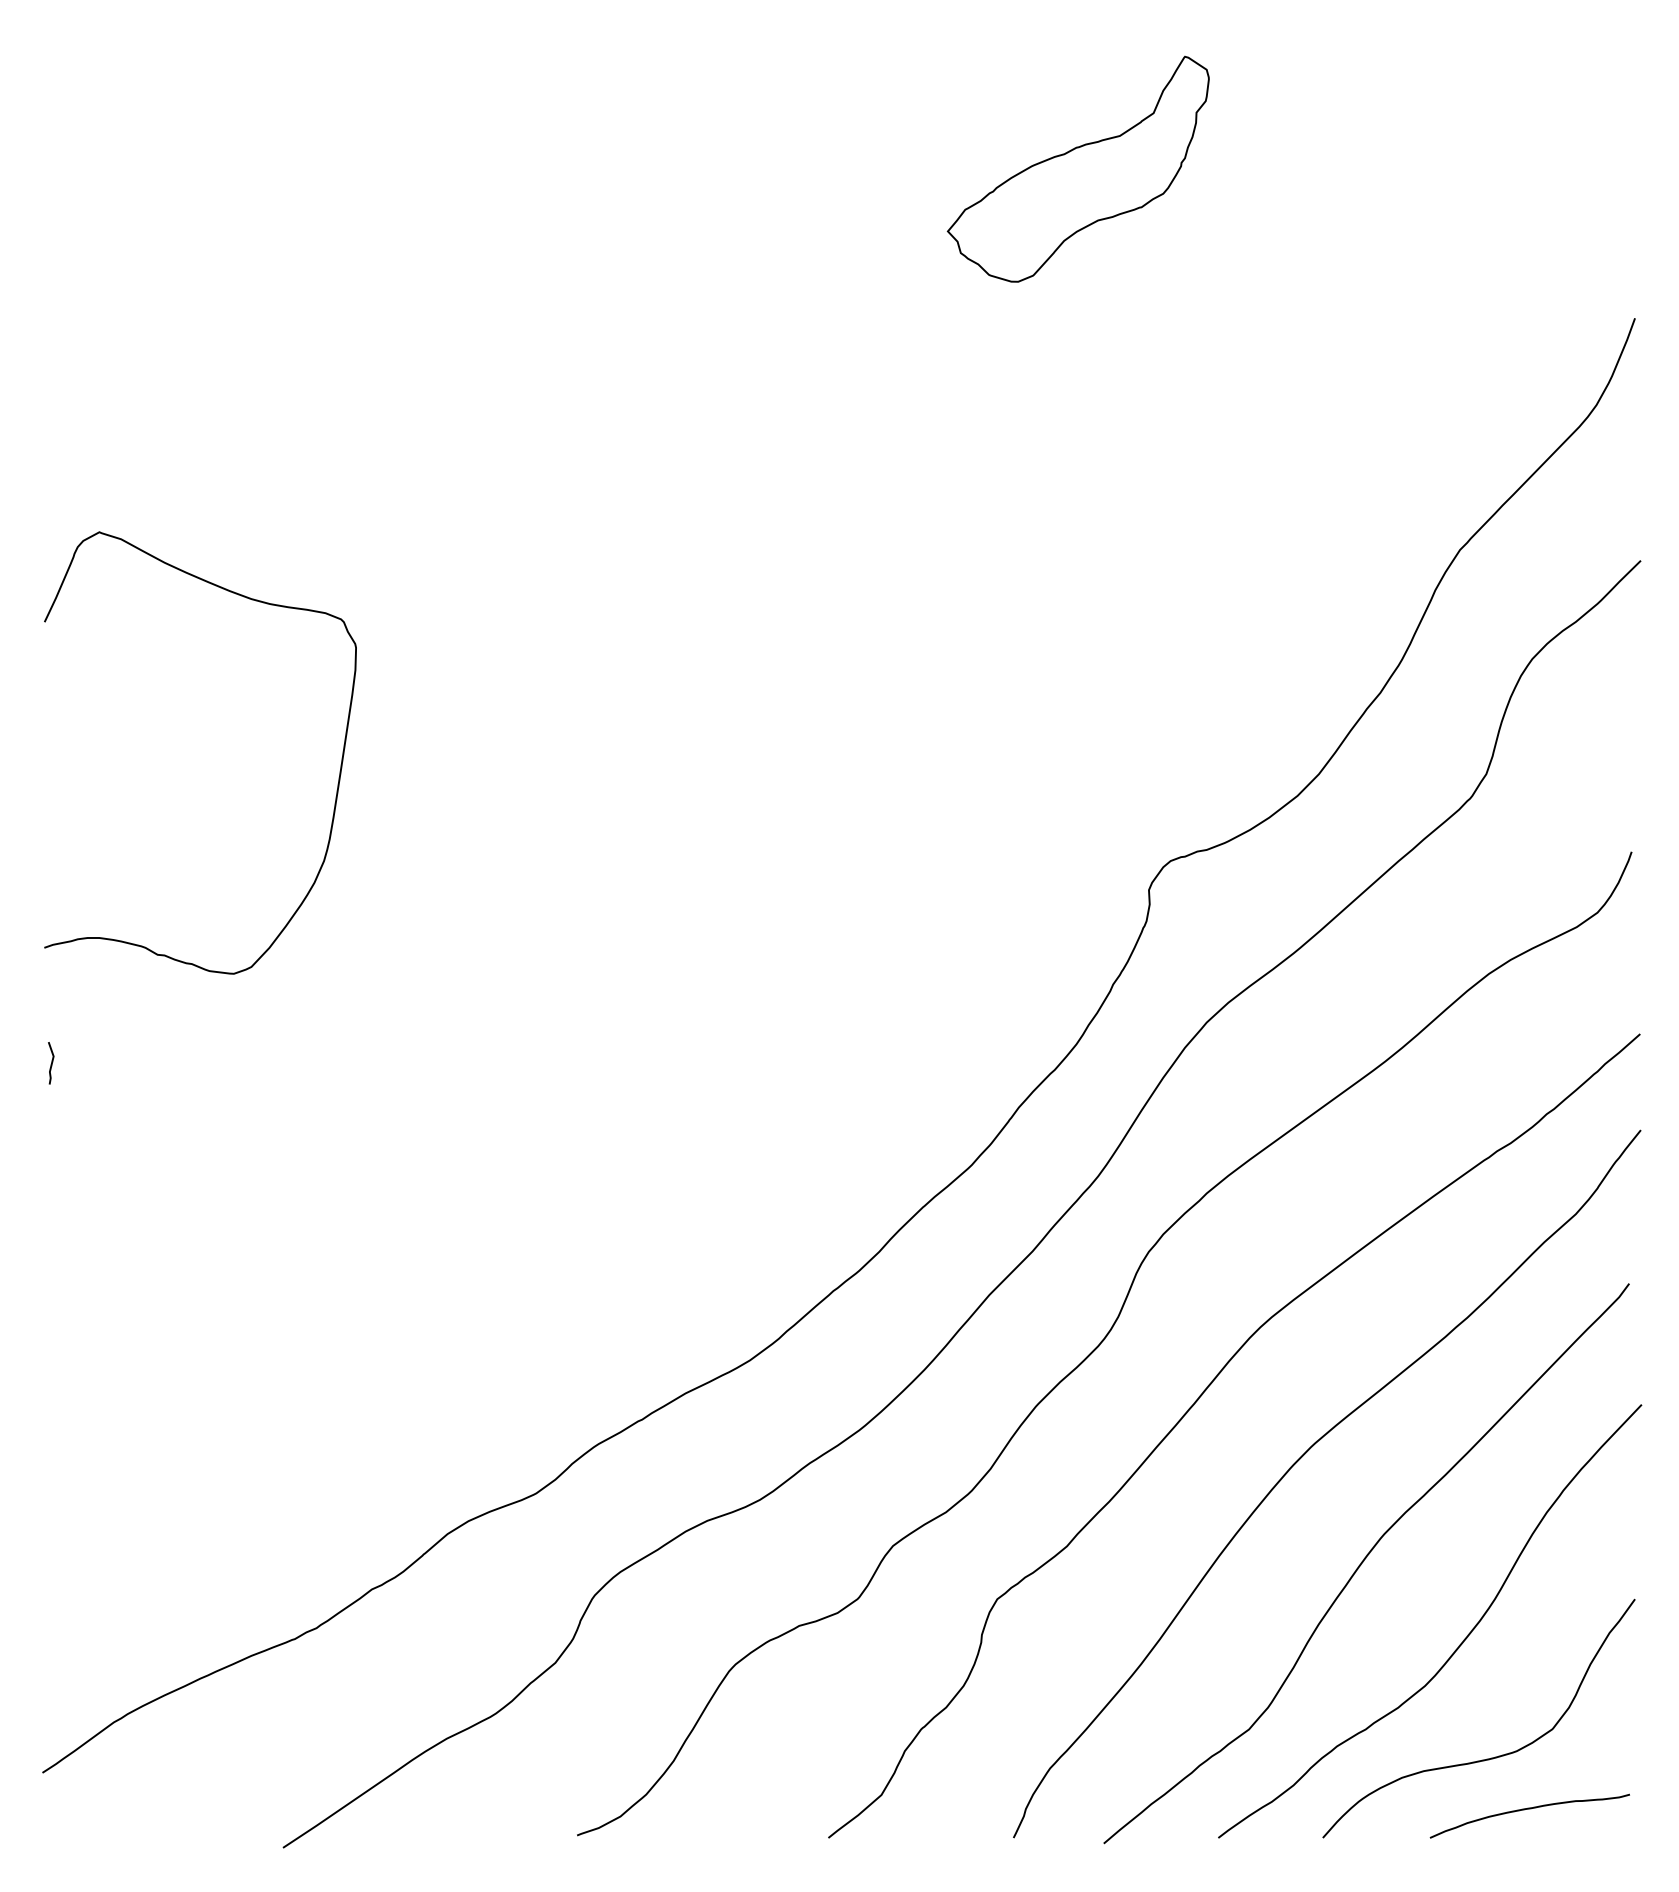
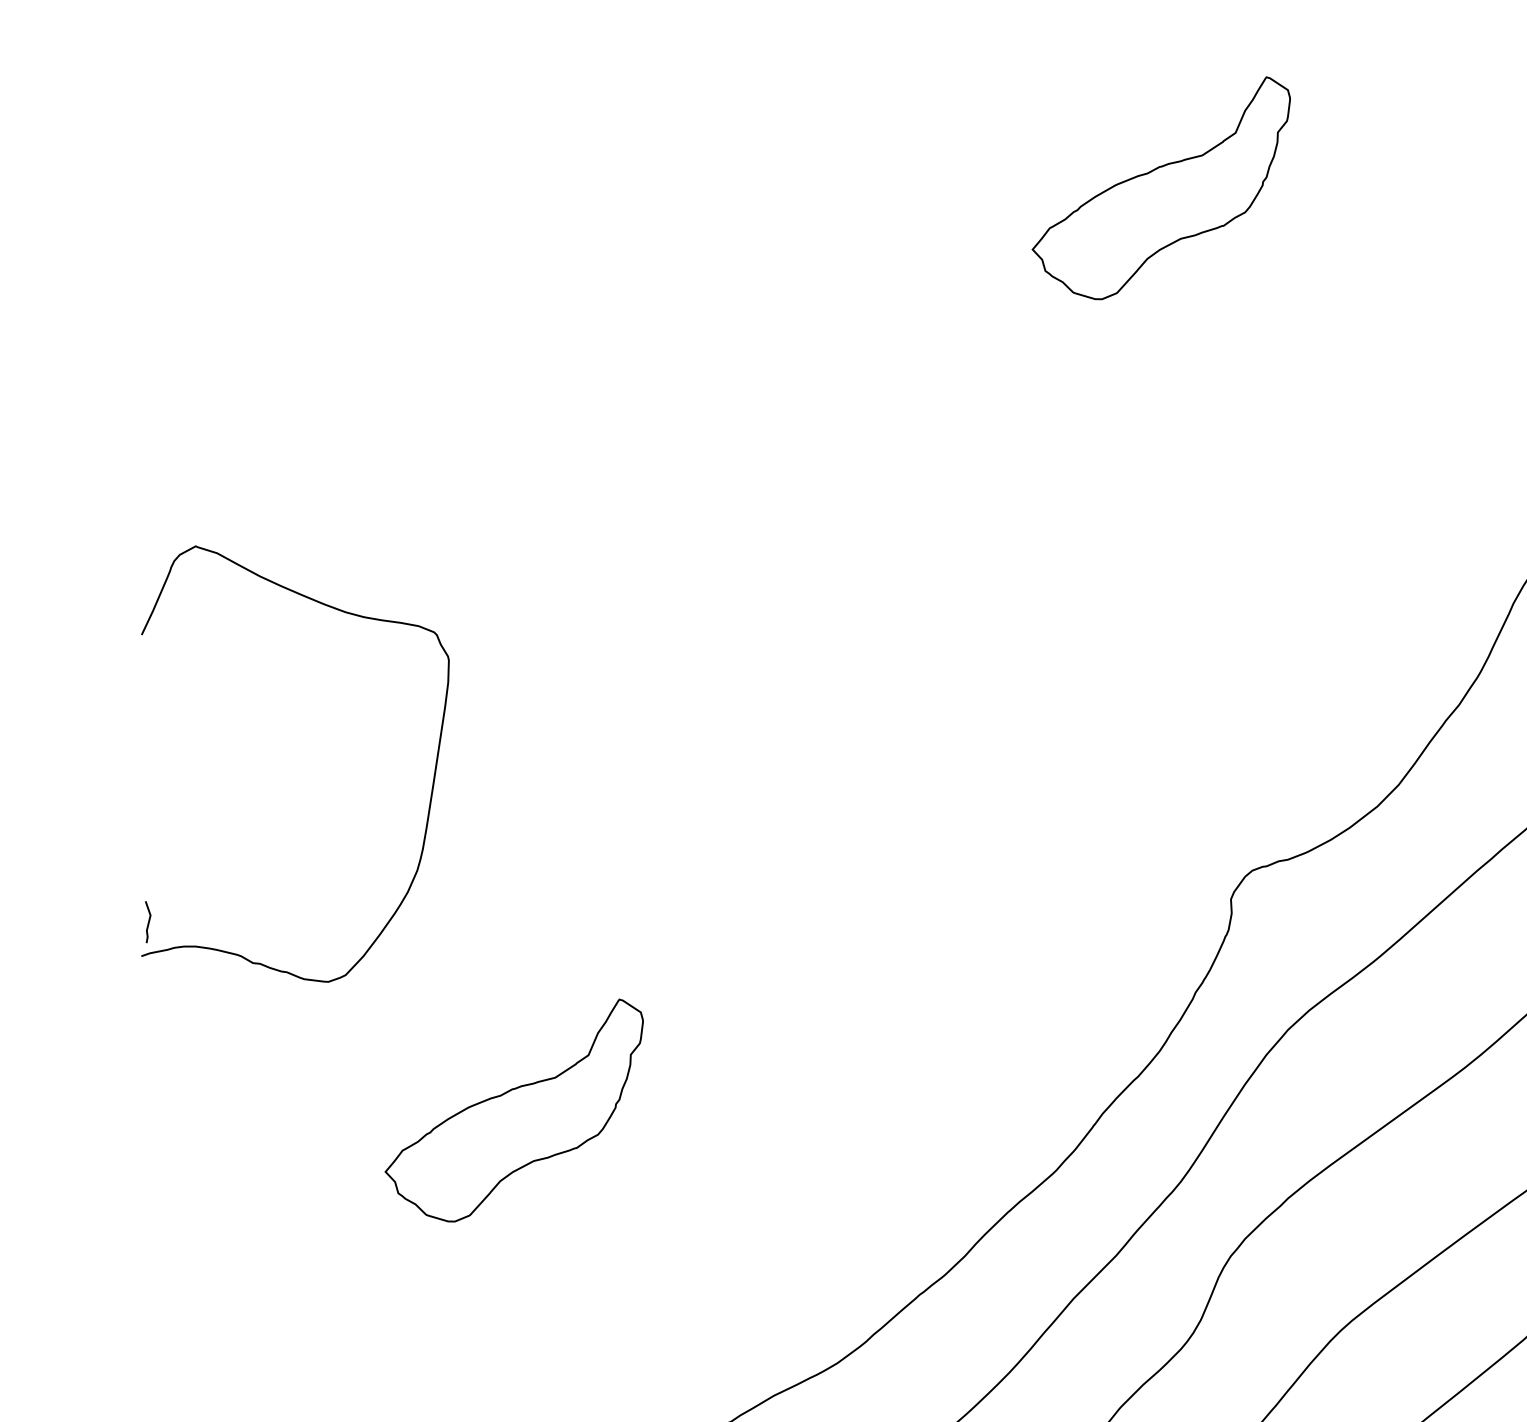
line: (51, 1063) -> (148, 922), moved
part: (421, 1103) -> (513, 1109), added

